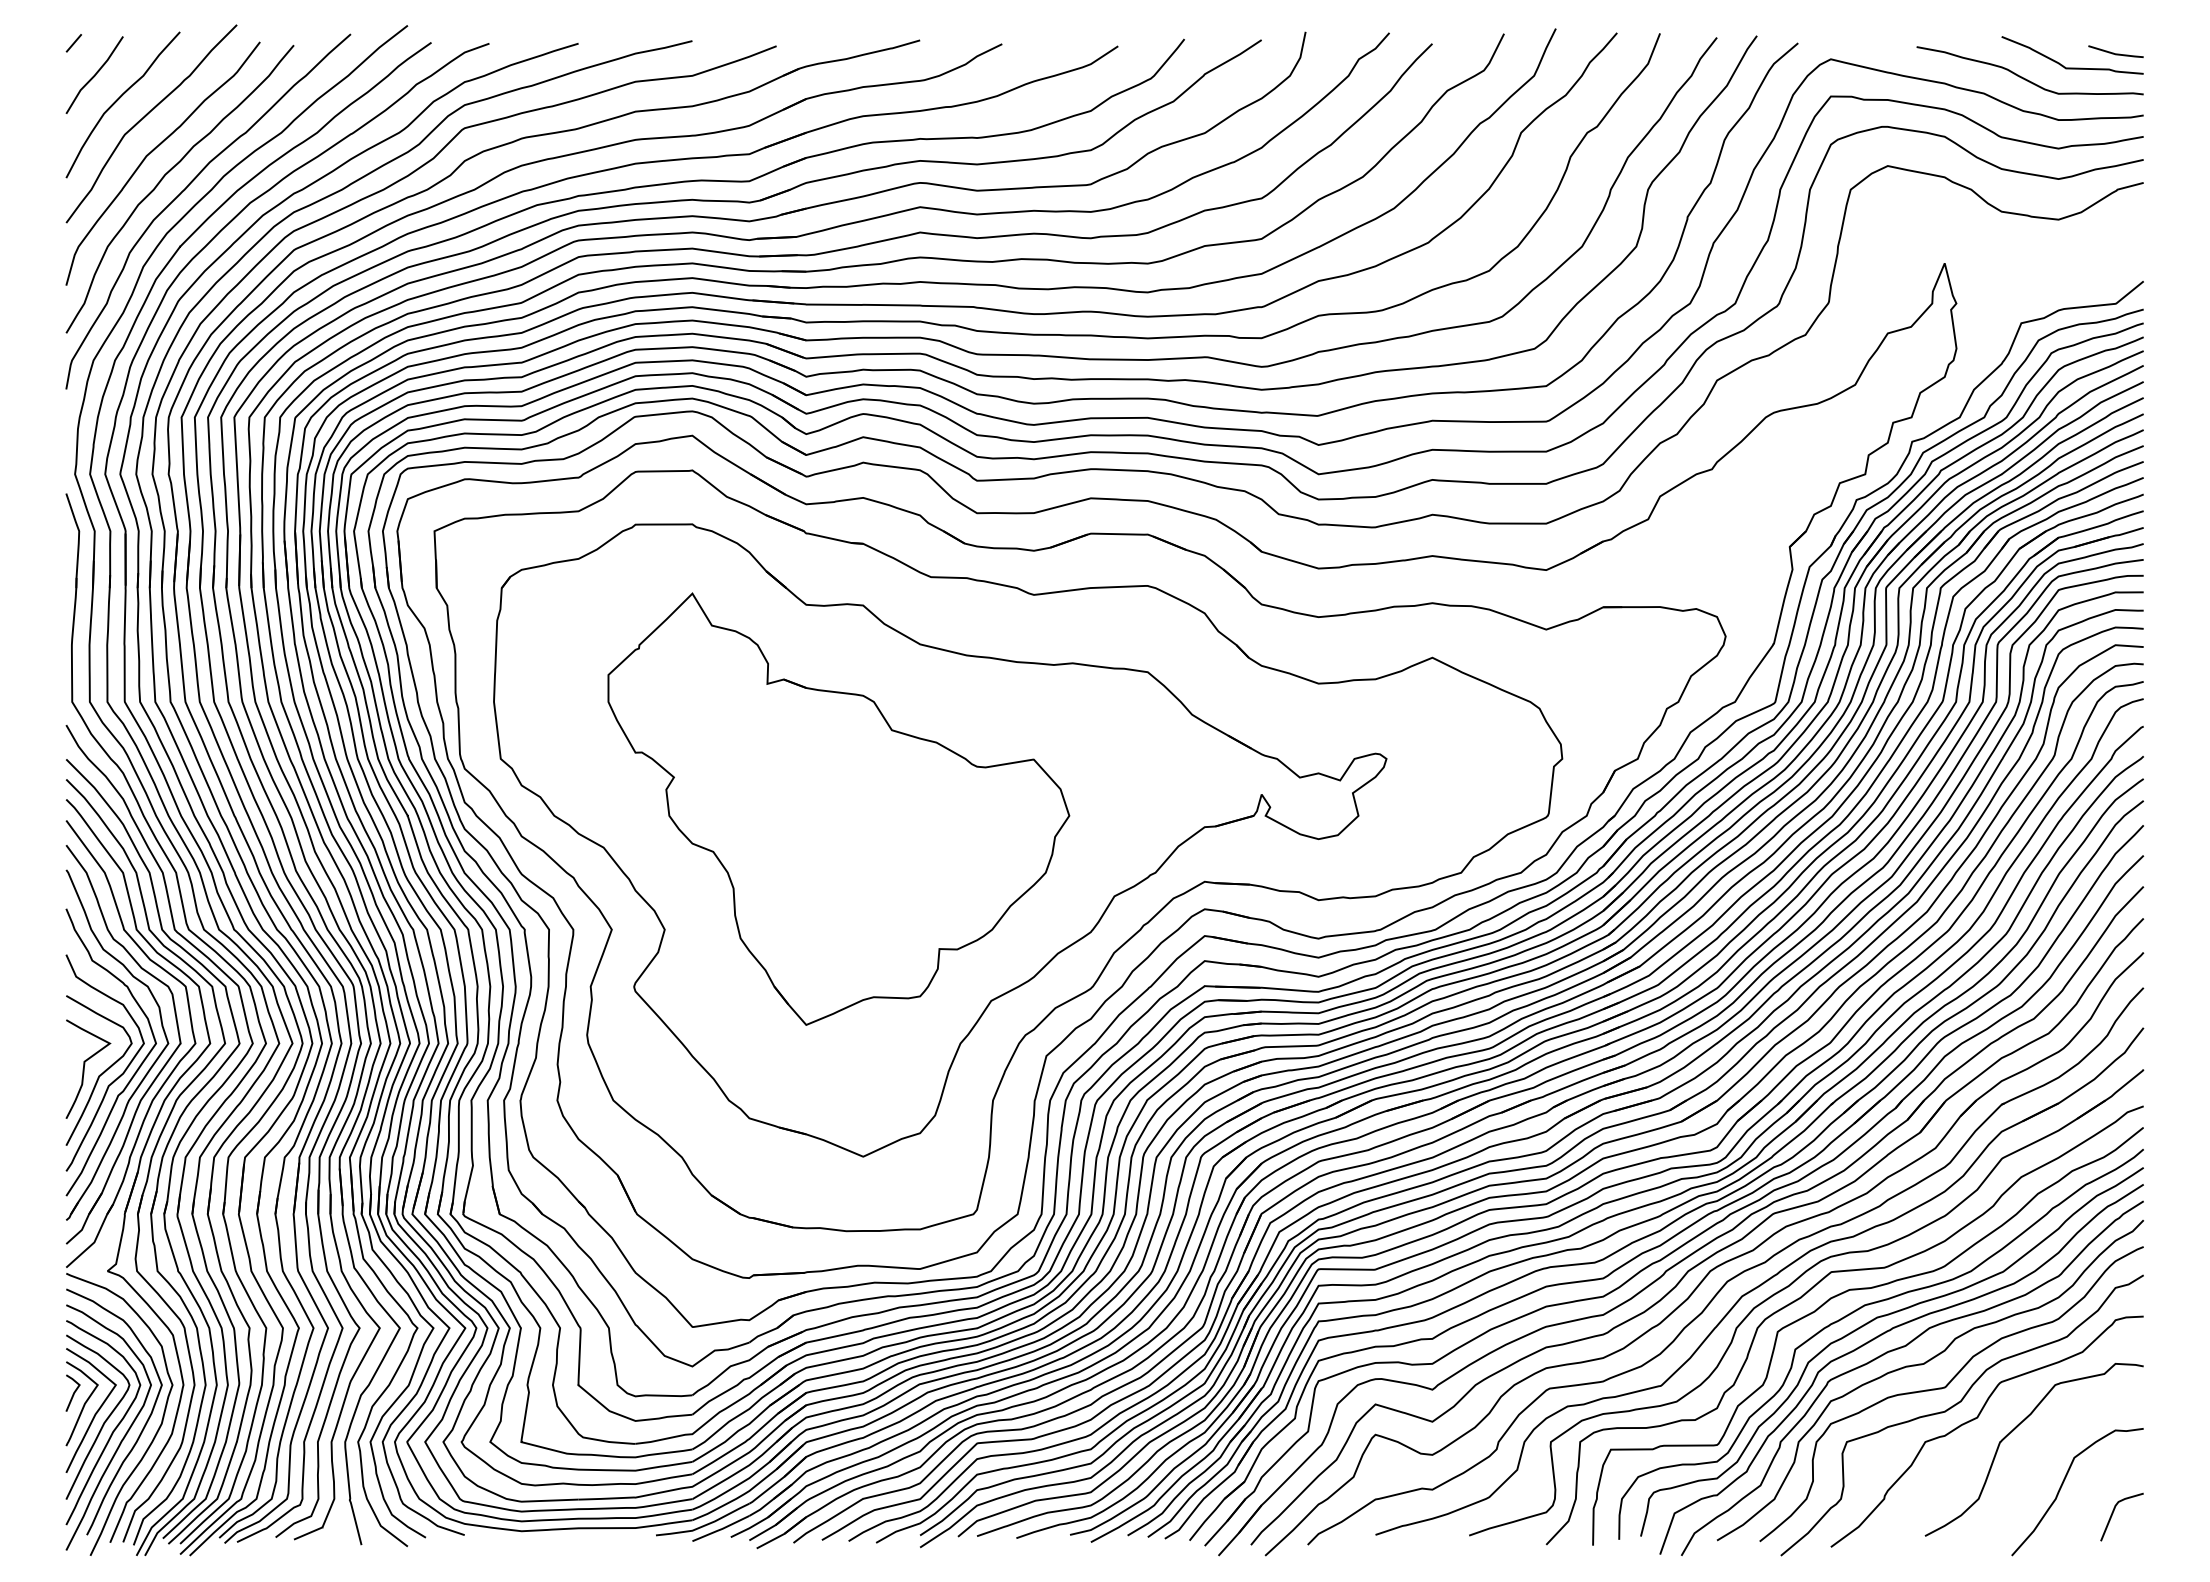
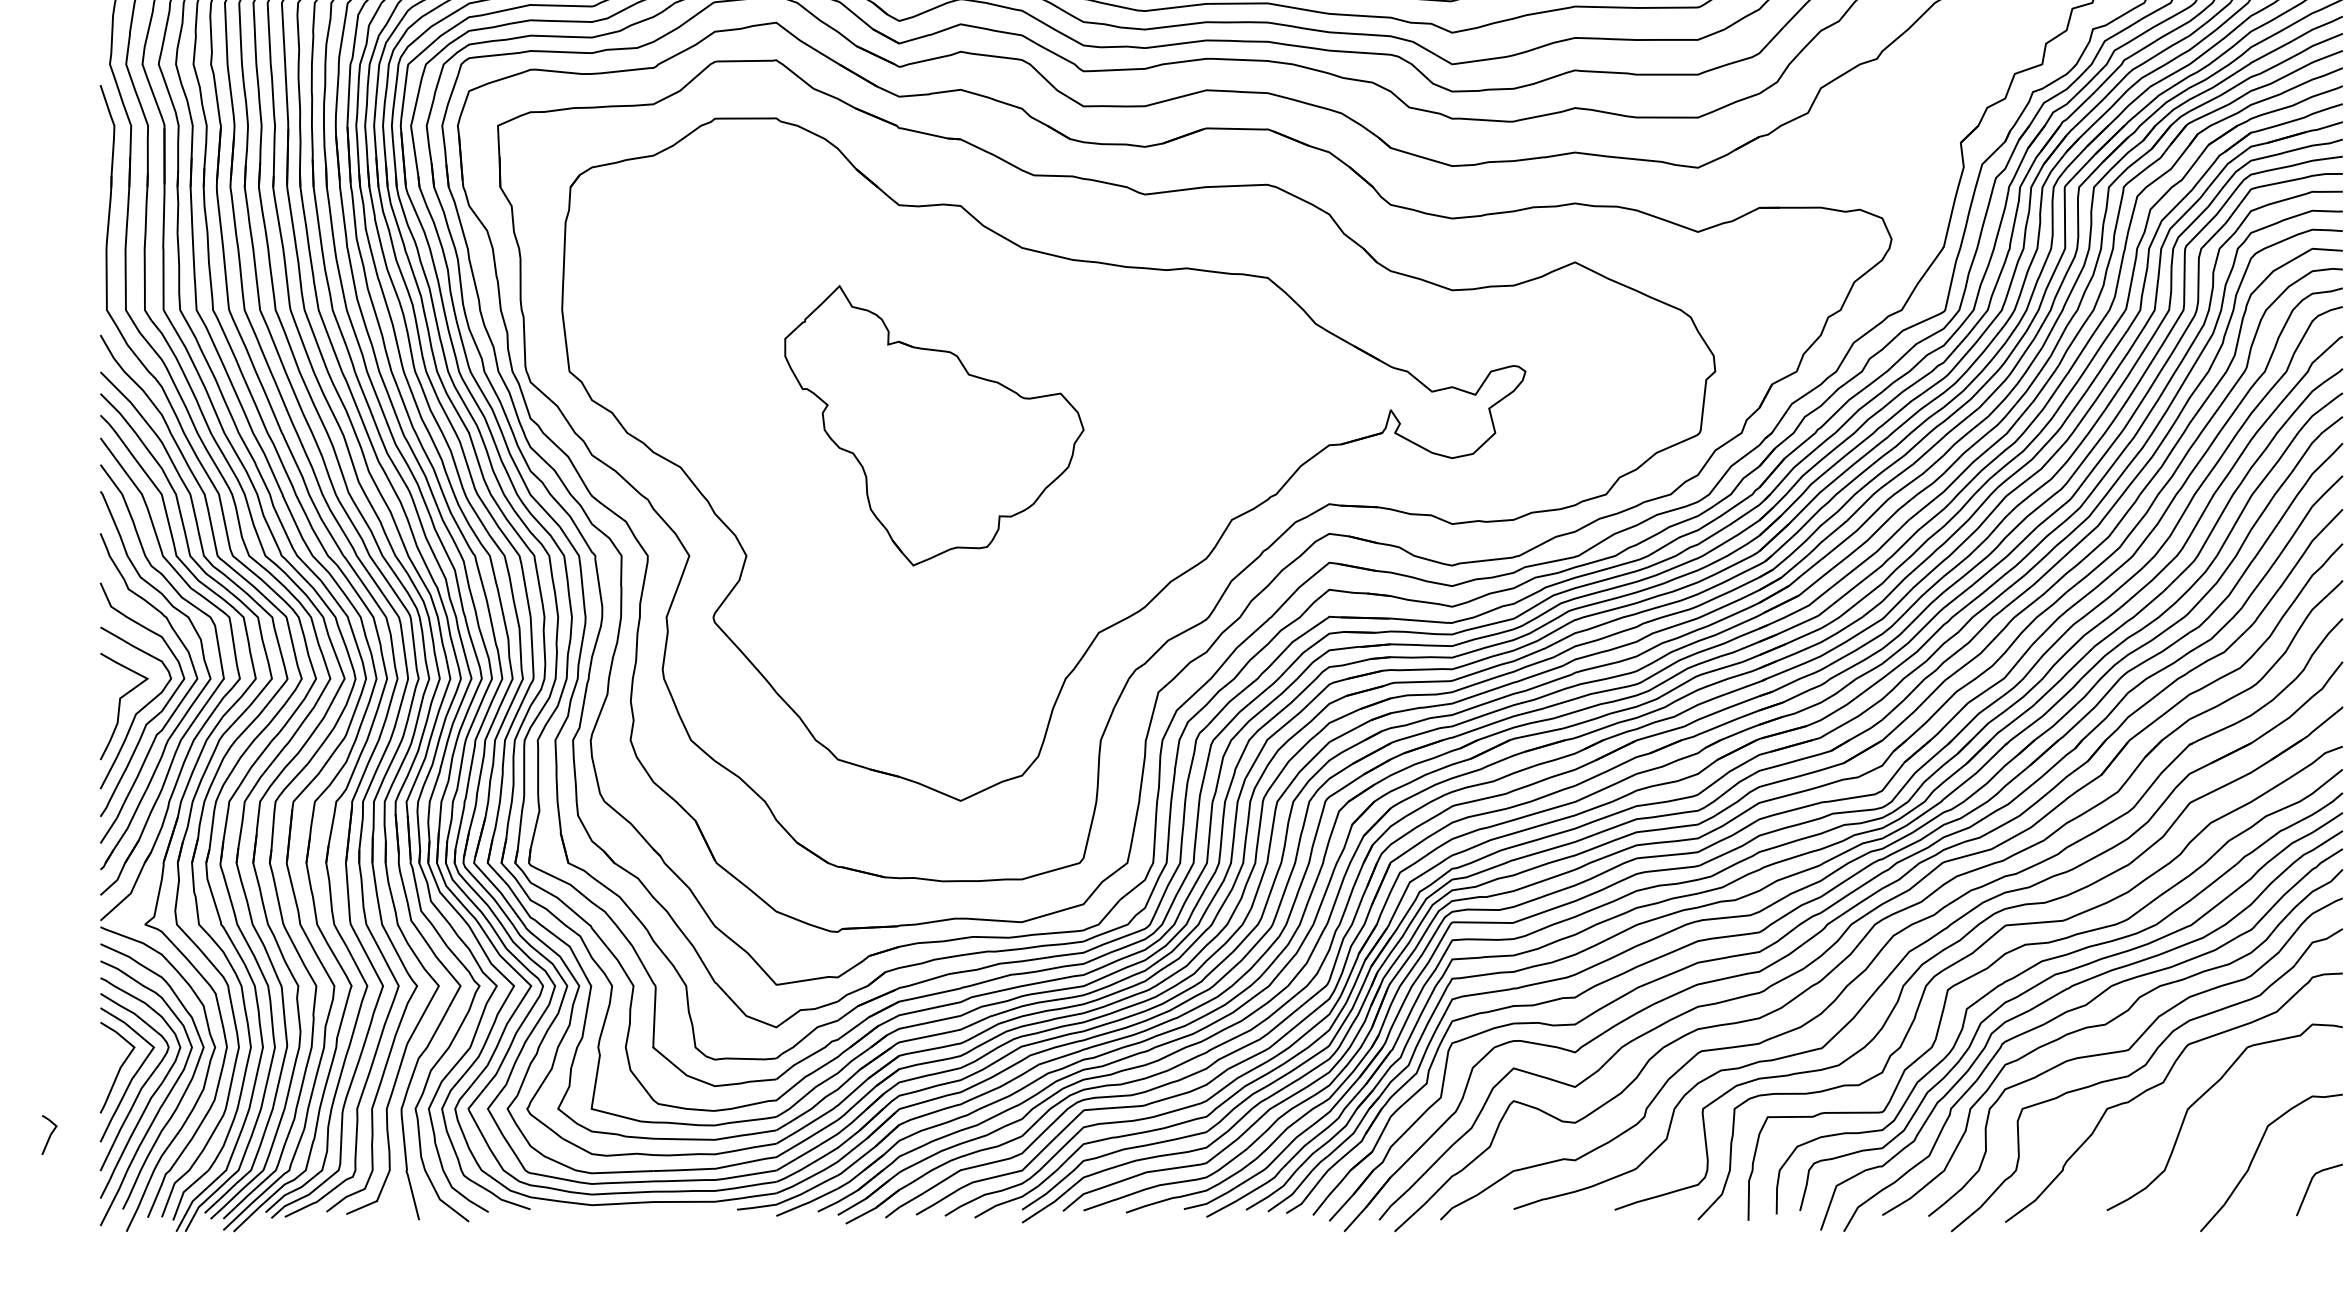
part: (838, 808) -> (934, 425), size x0.6
line: (73, 1392) -> (49, 1134), moved

